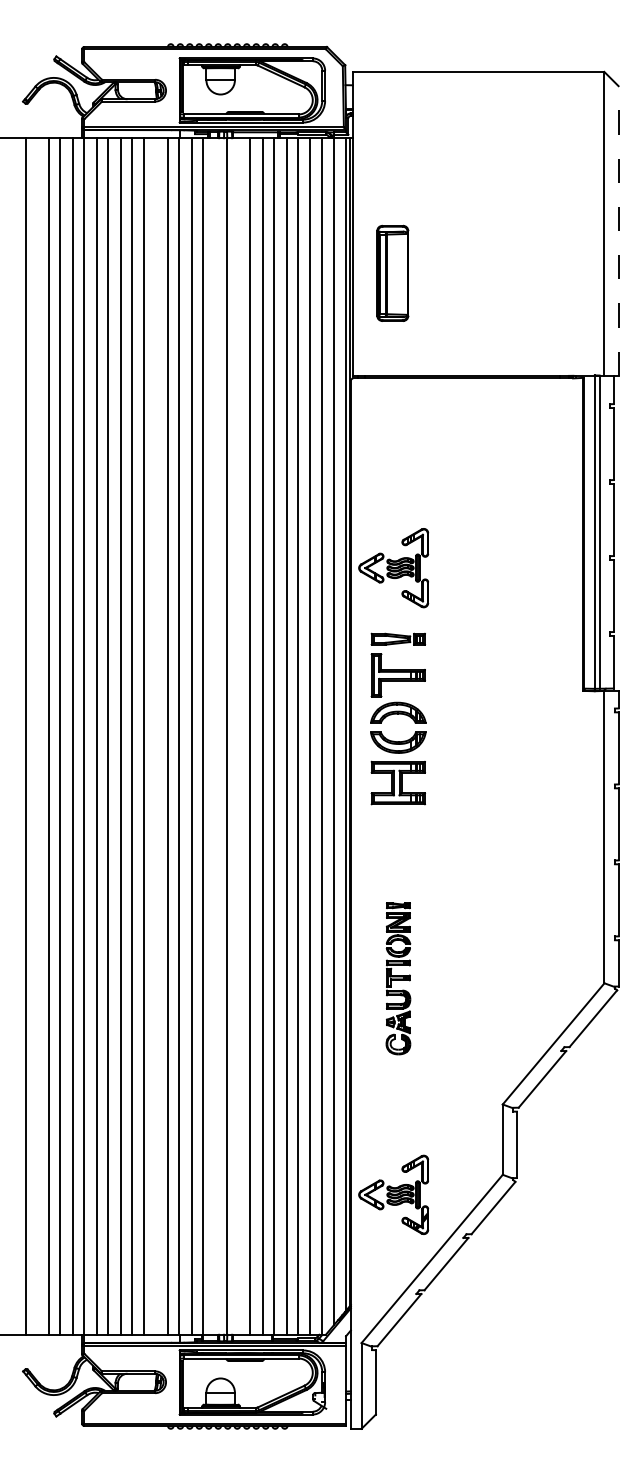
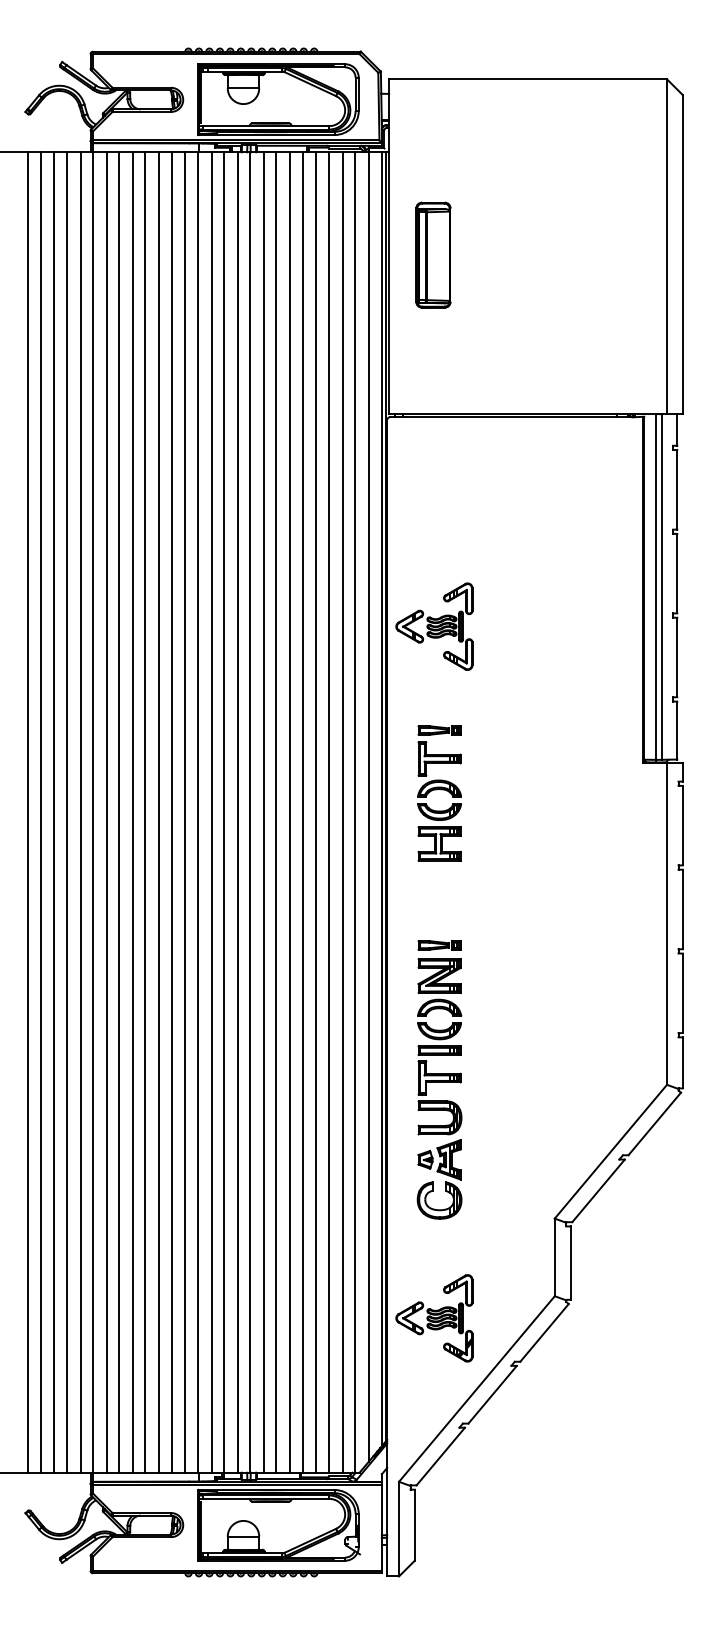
line: (618, 230) -> (682, 254), dashed -> solid
part: (392, 272) -> (433, 254), moved
part: (398, 719) -> (439, 793), size x0.71
line: (36, 736) -> (40, 812), added
line: (155, 736) -> (171, 812), added
line: (215, 736) -> (237, 812), added
line: (239, 736) -> (264, 812), added
part: (398, 978) -> (439, 1079), size x1.67

